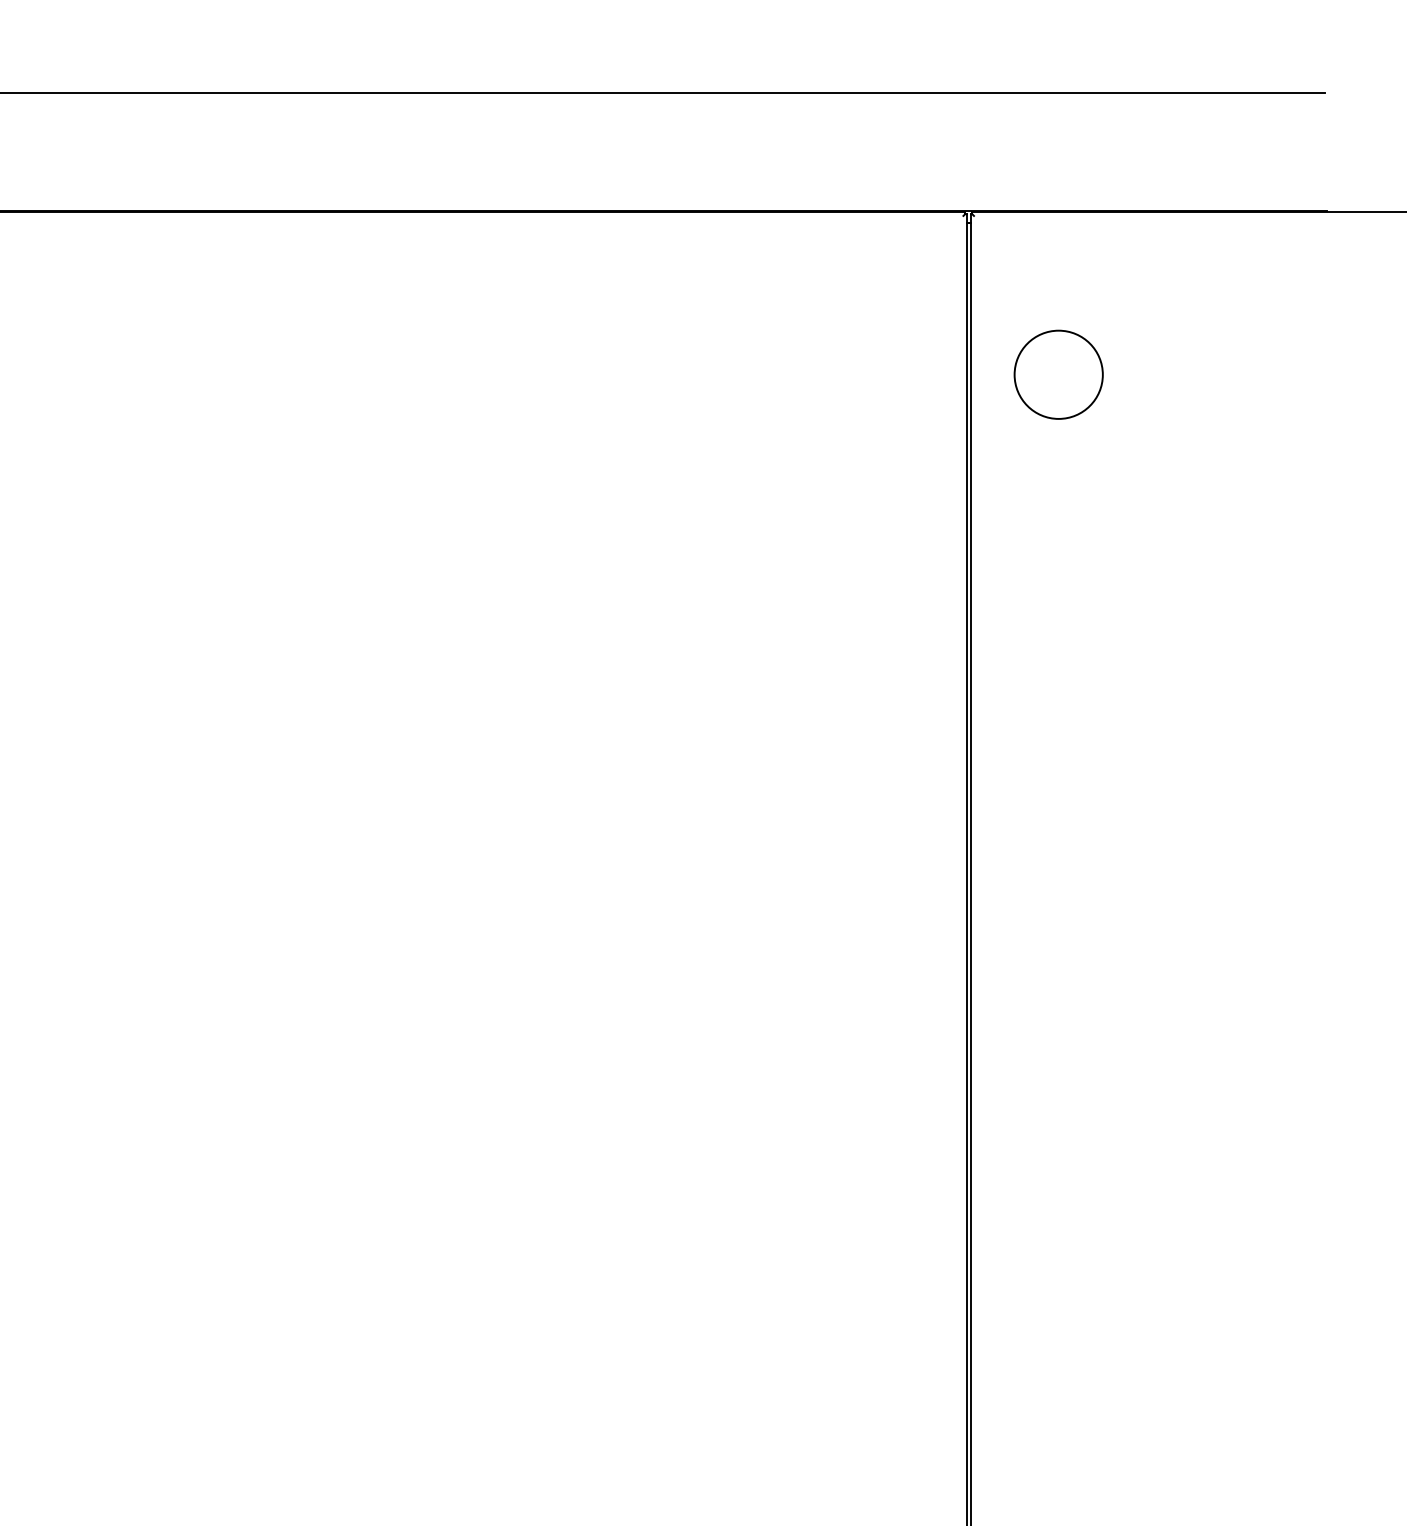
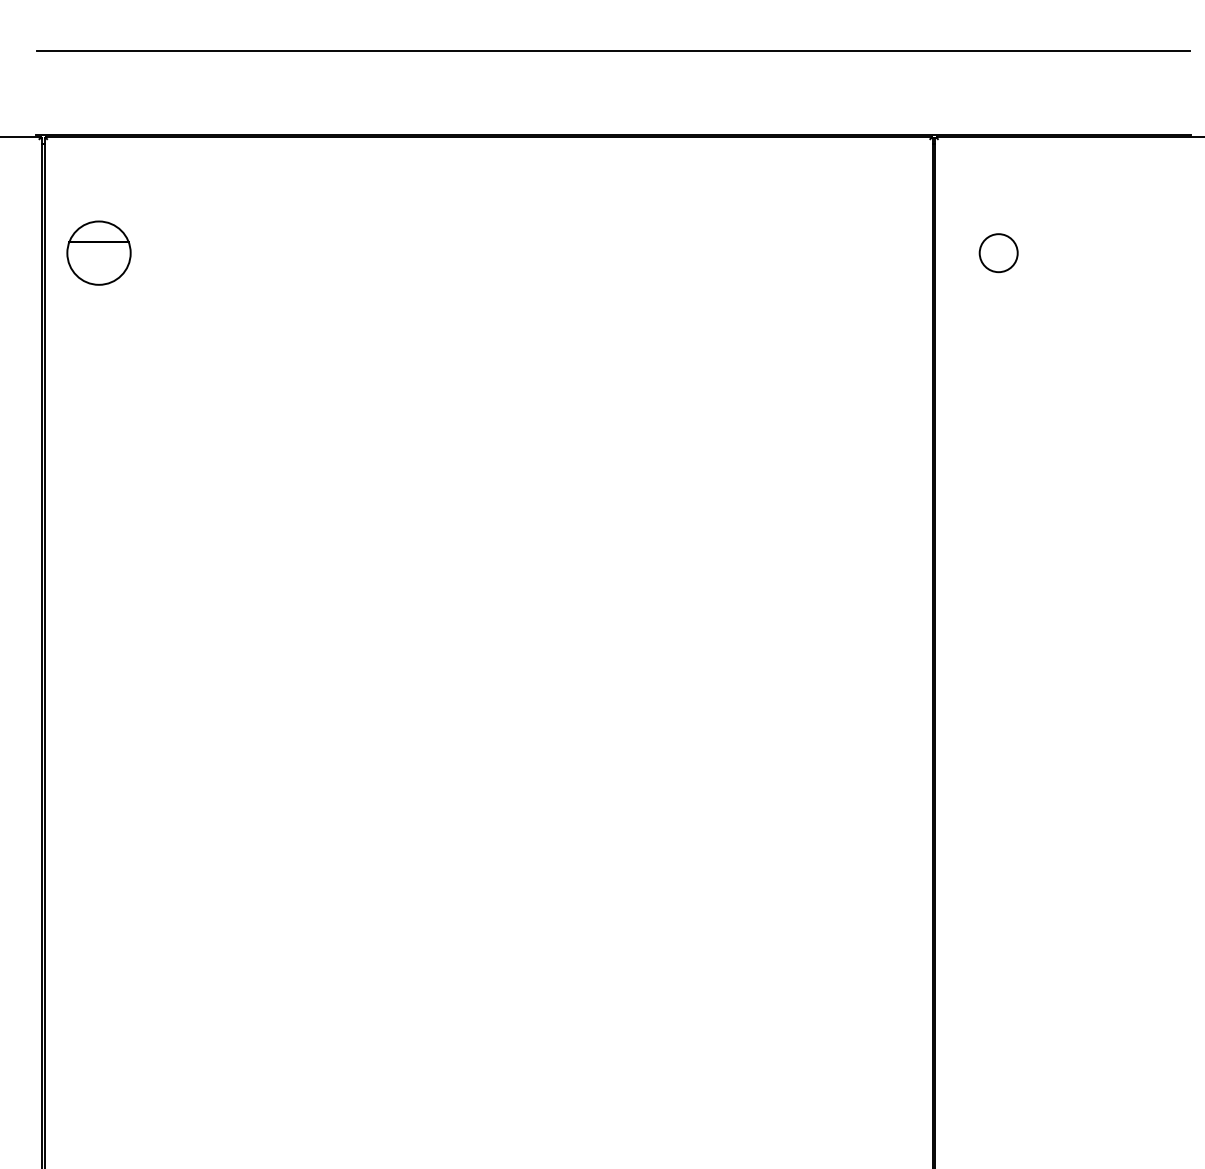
circle: (1058, 373) -> (998, 252), size x0.6

